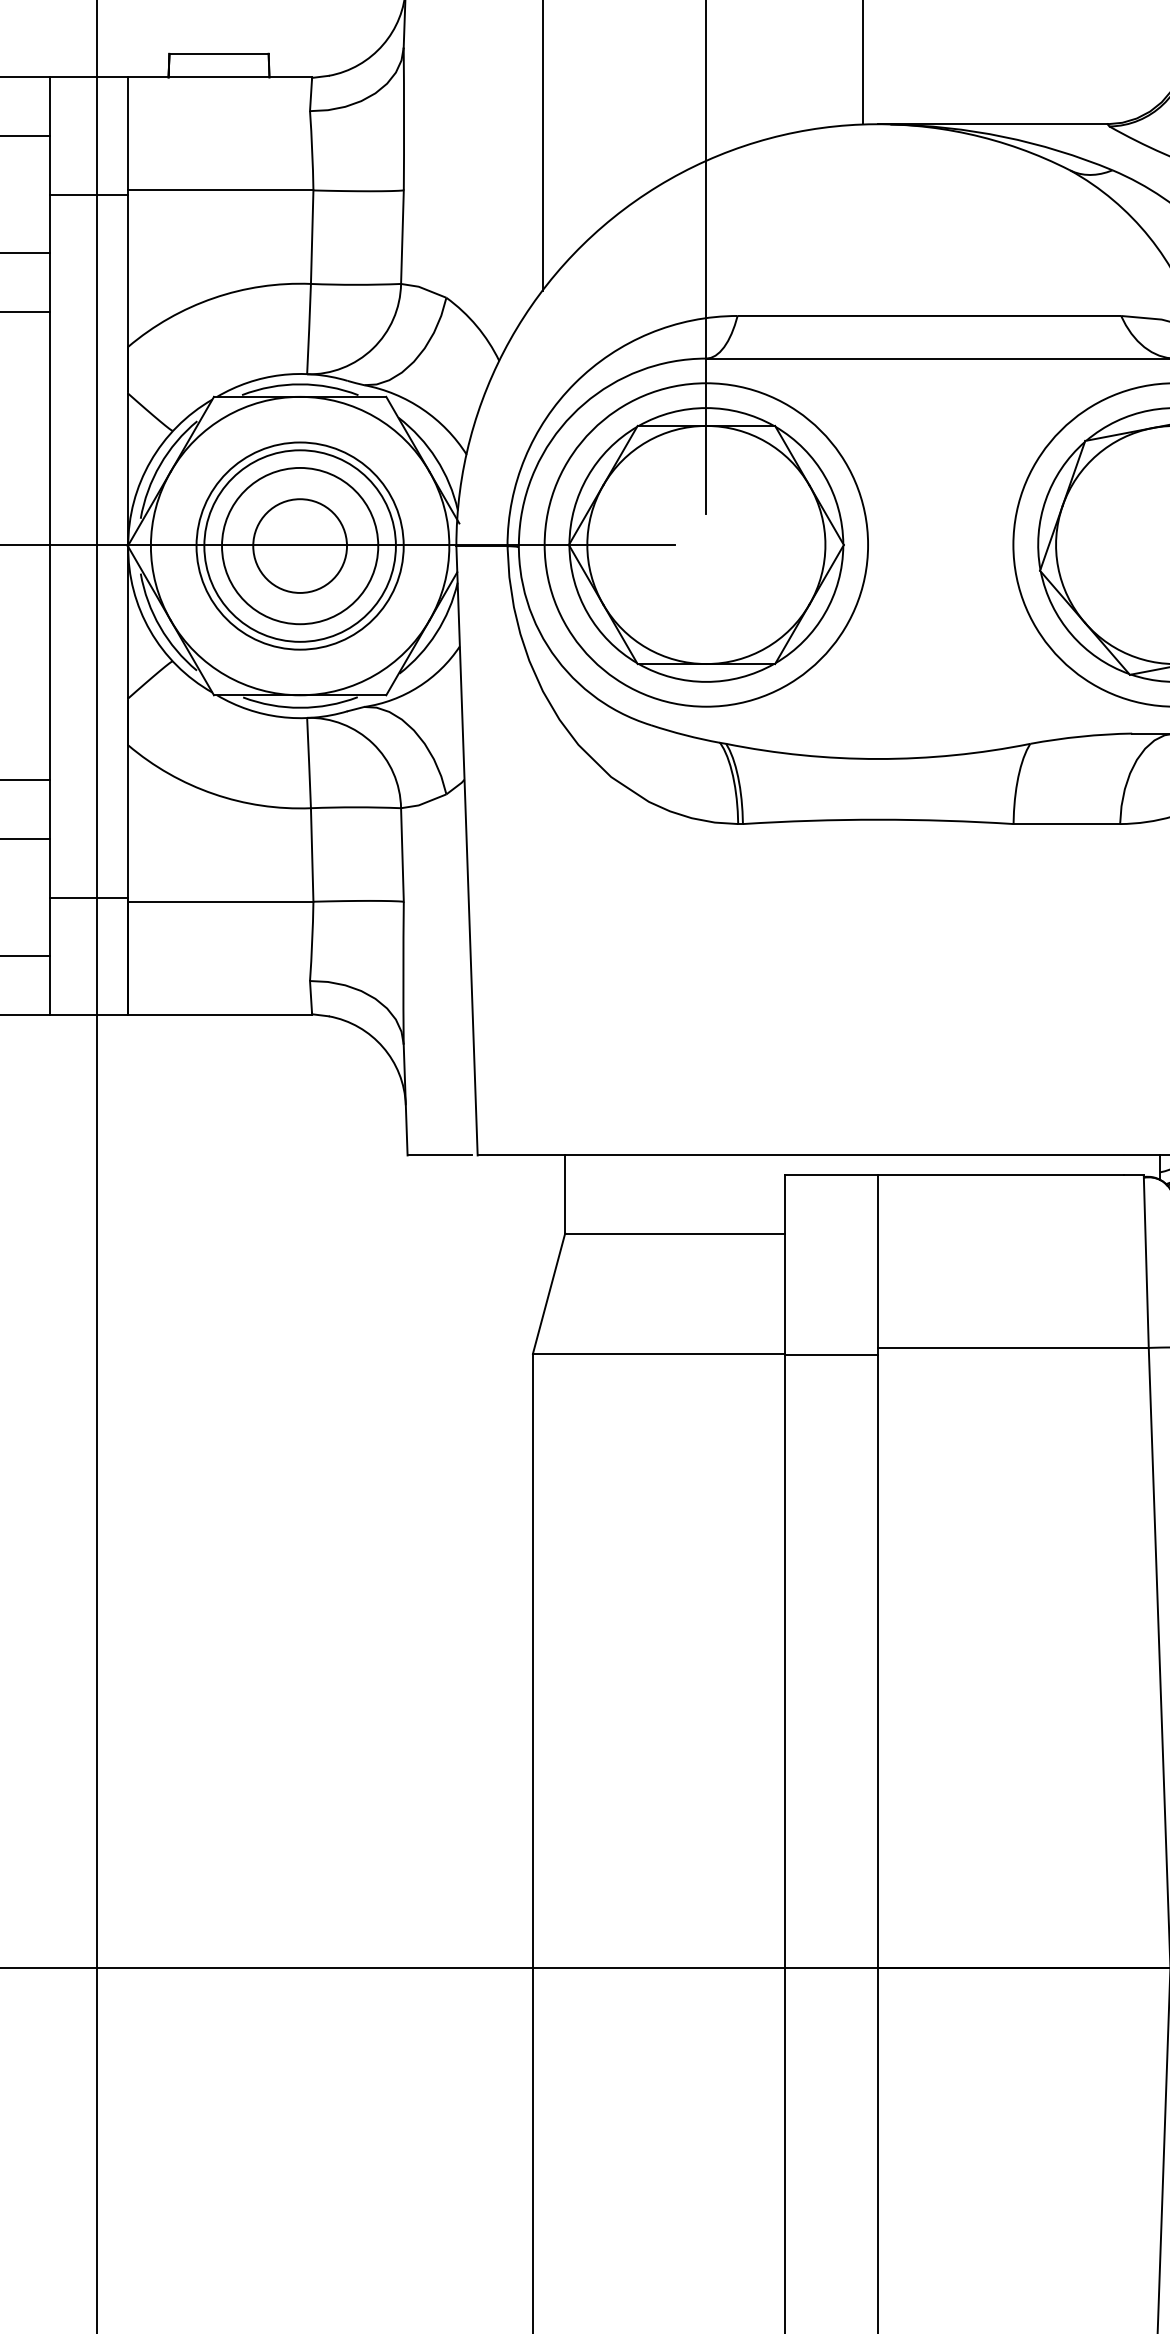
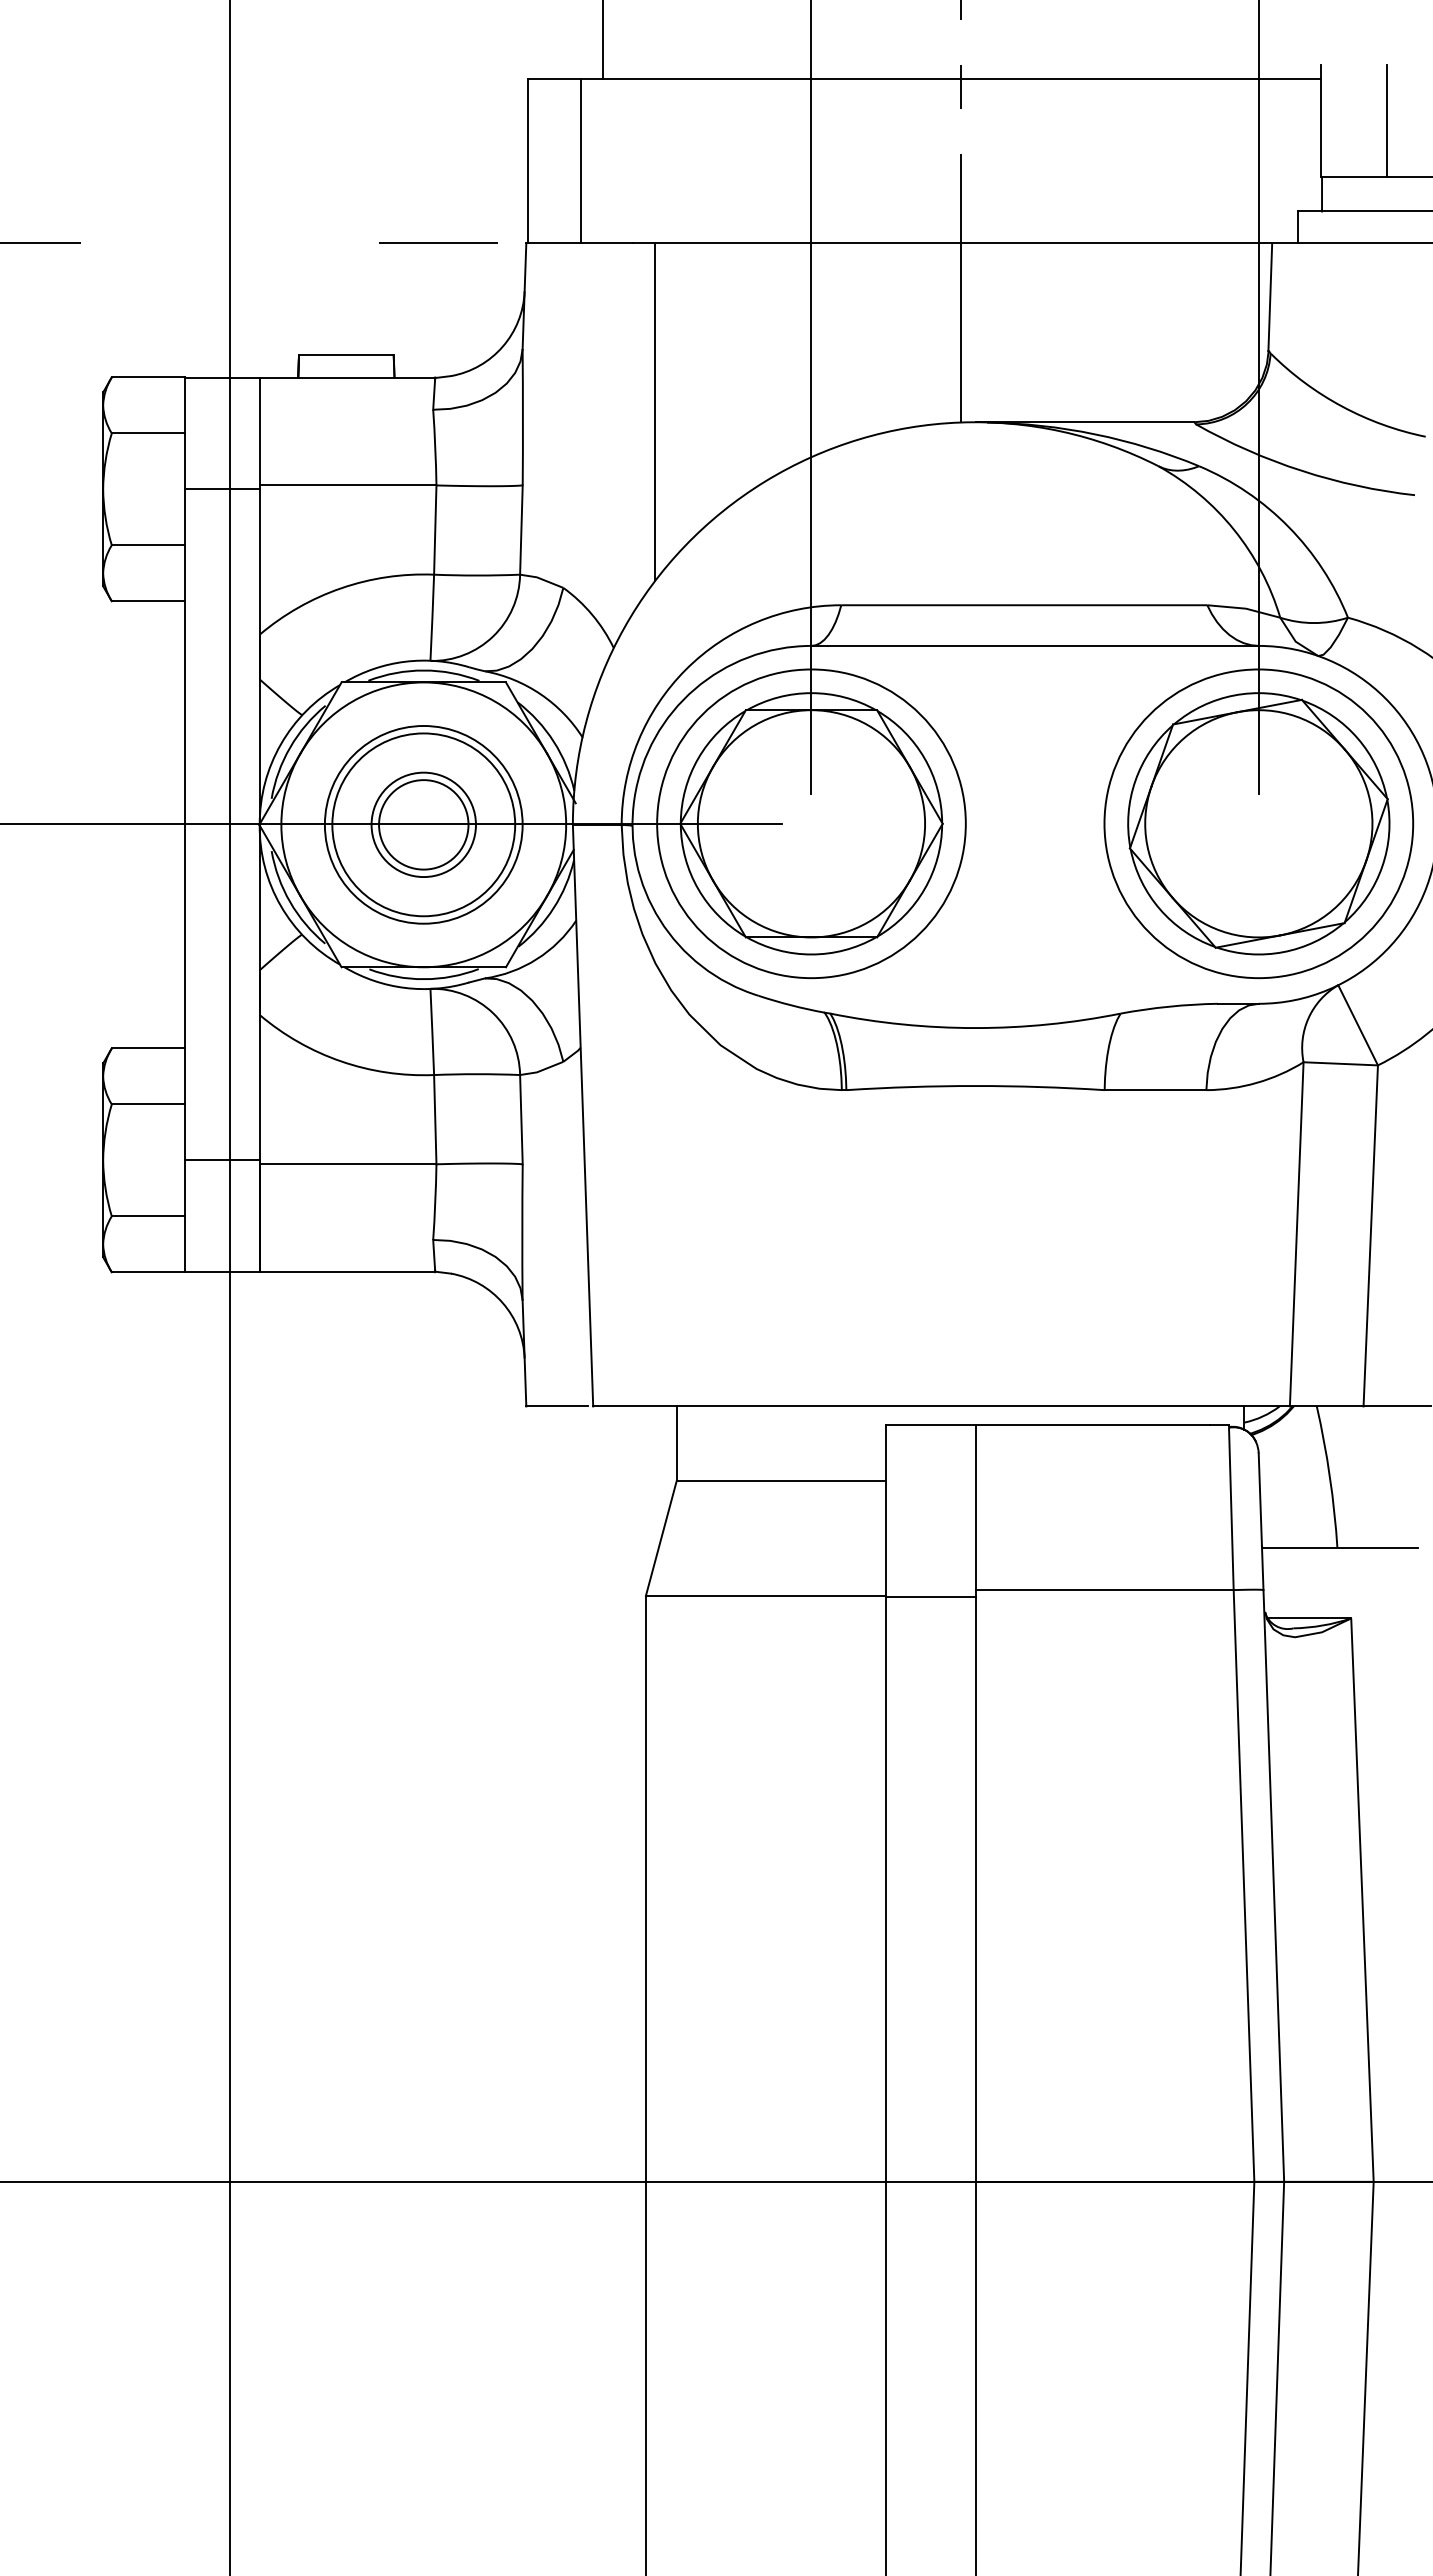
circle: (299, 545) -> (423, 824), size x0.7

